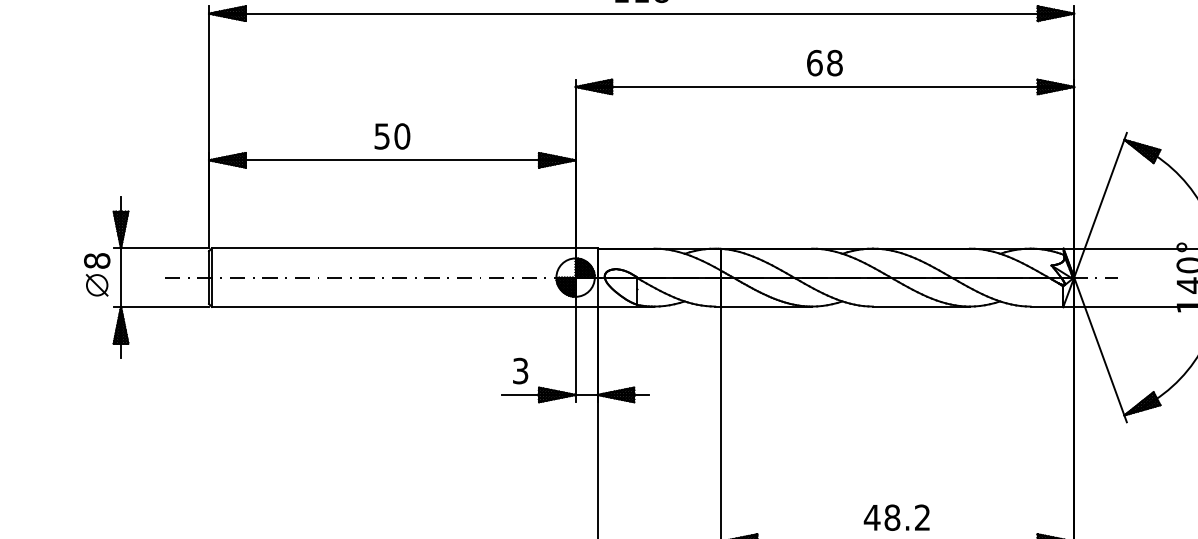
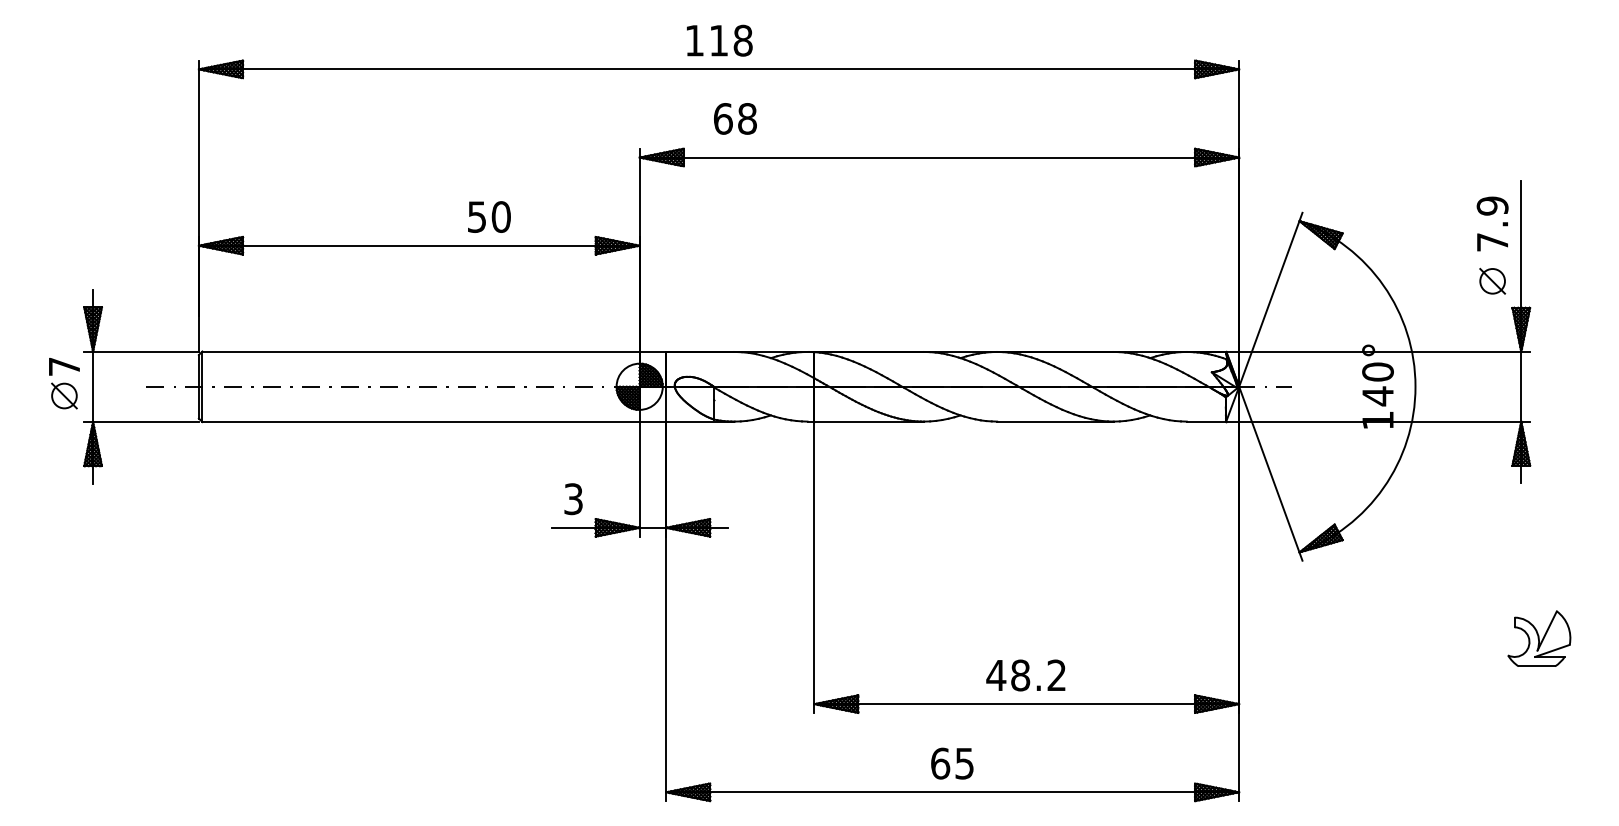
text: (824, 62) -> (735, 118), moved
text: (392, 136) -> (489, 216), moved
text: (97, 260) -> (64, 366), 8 -> 7

